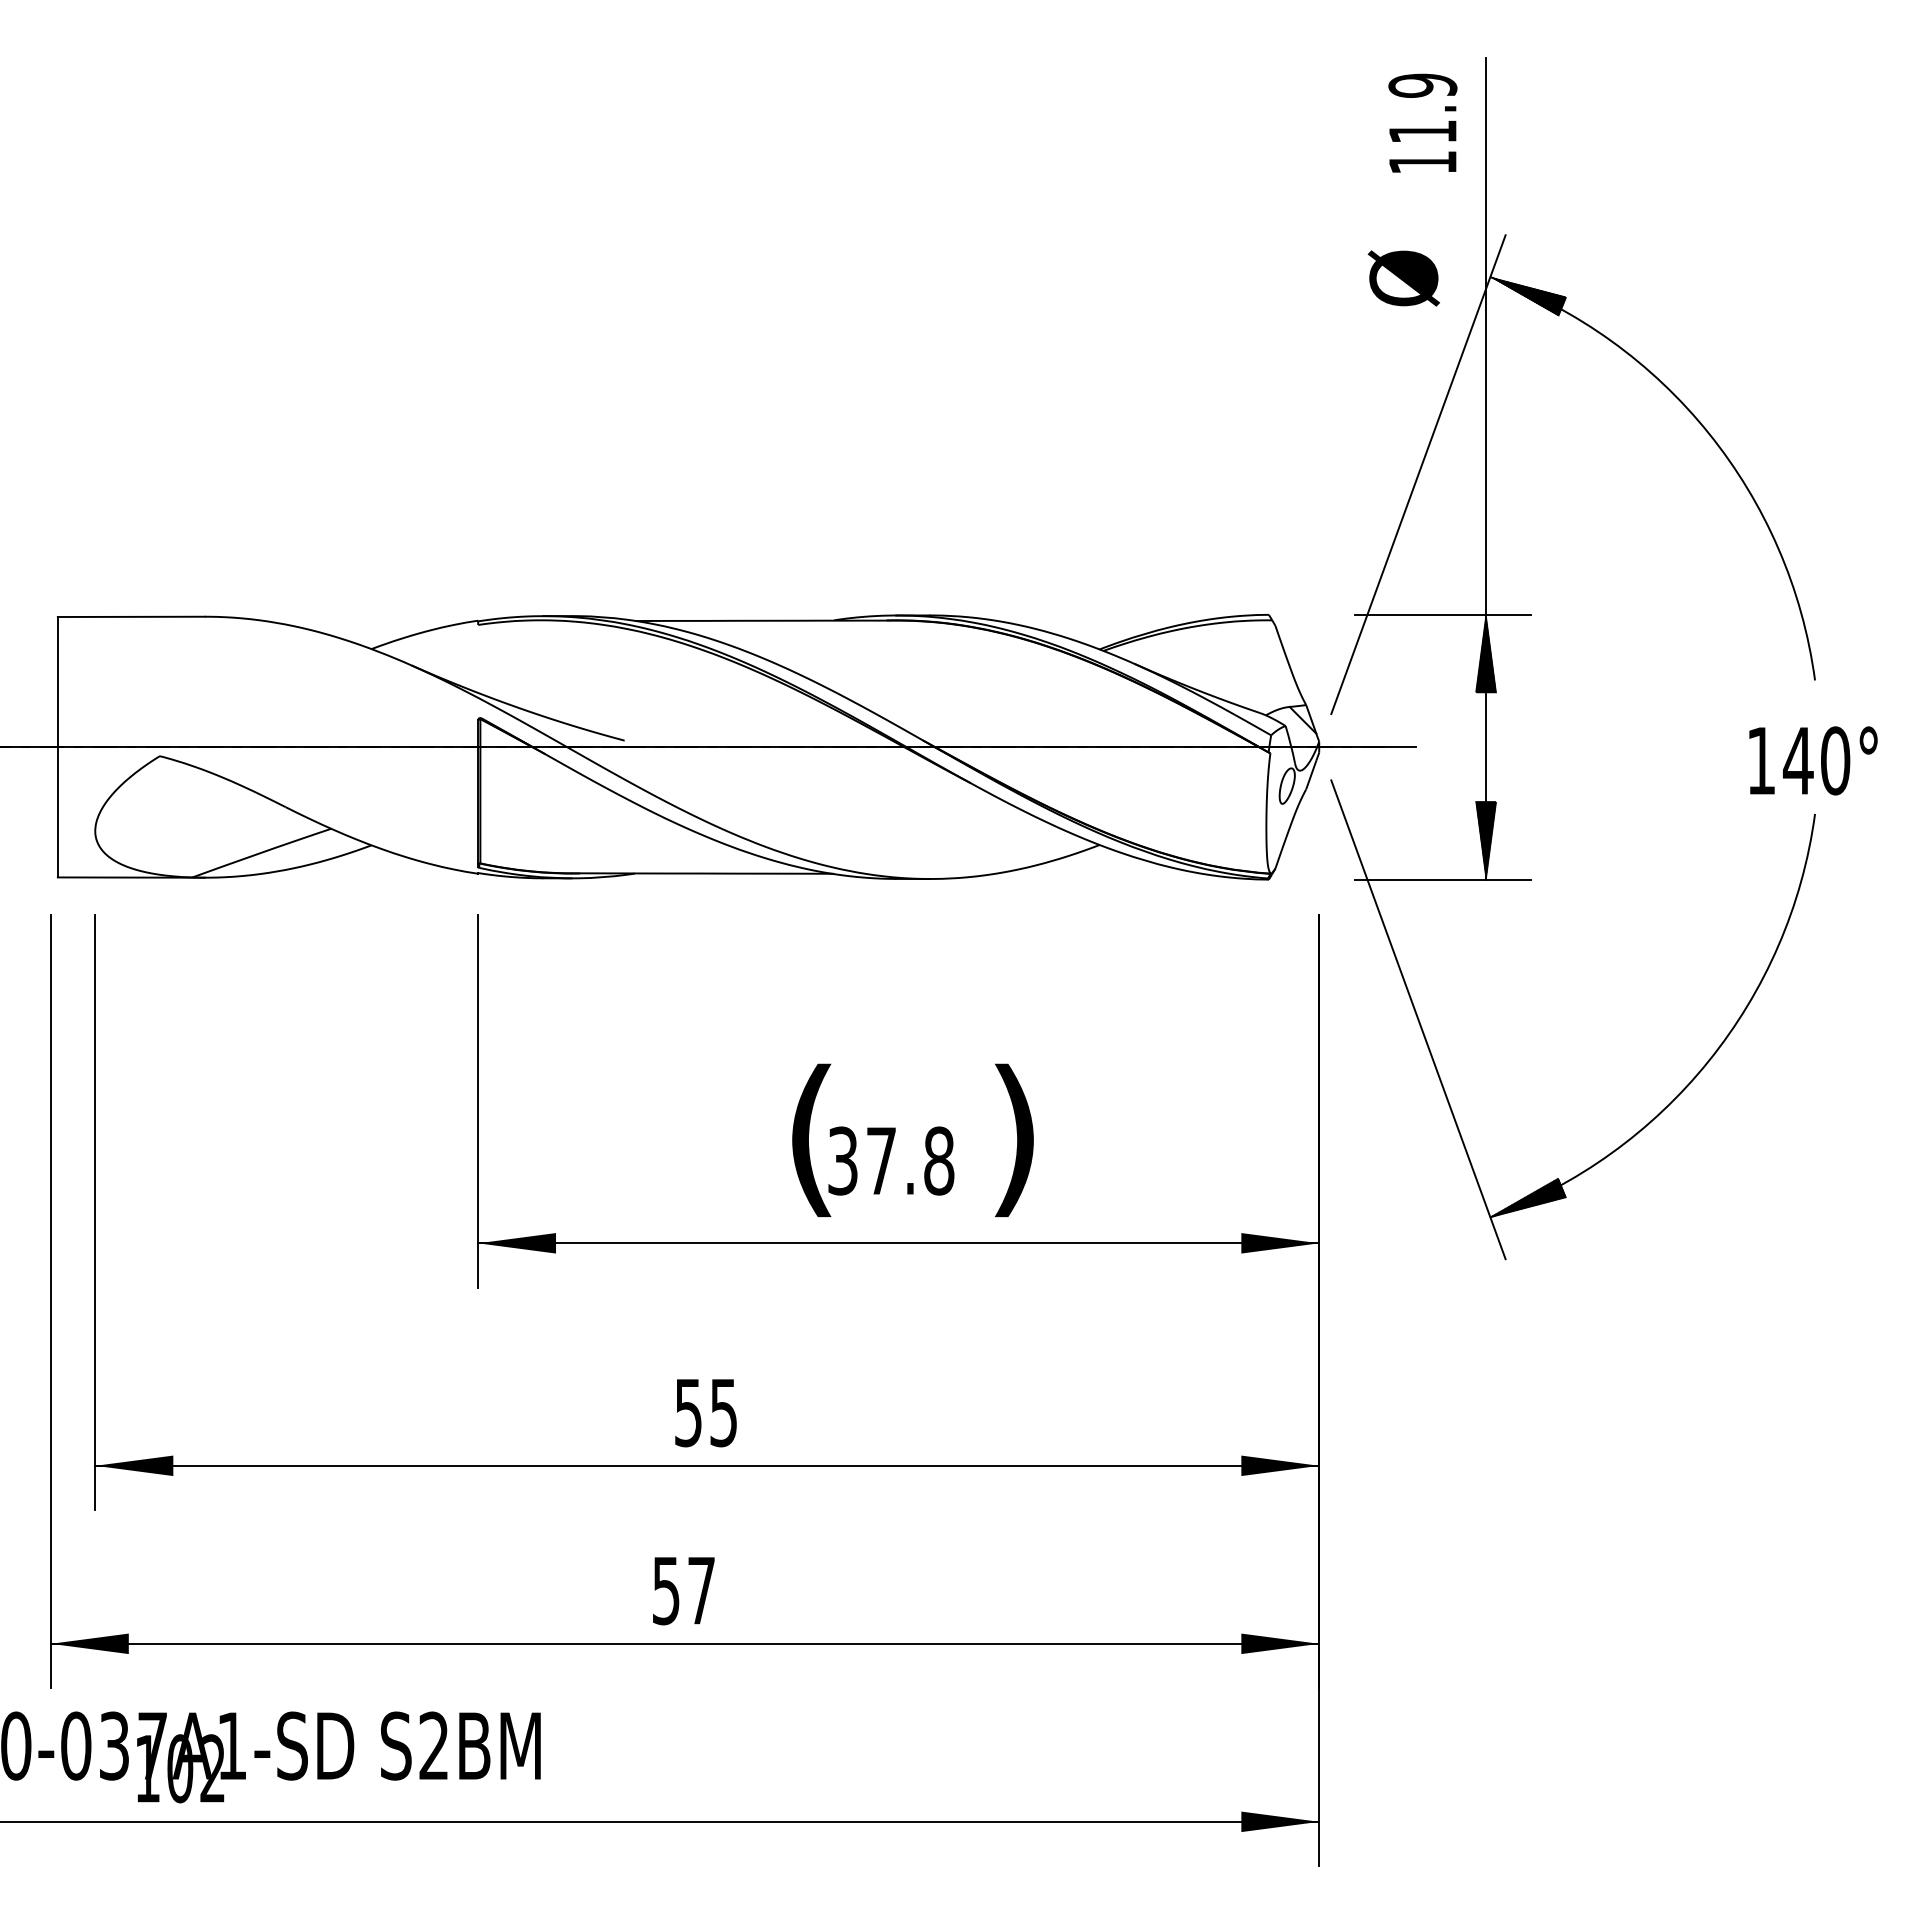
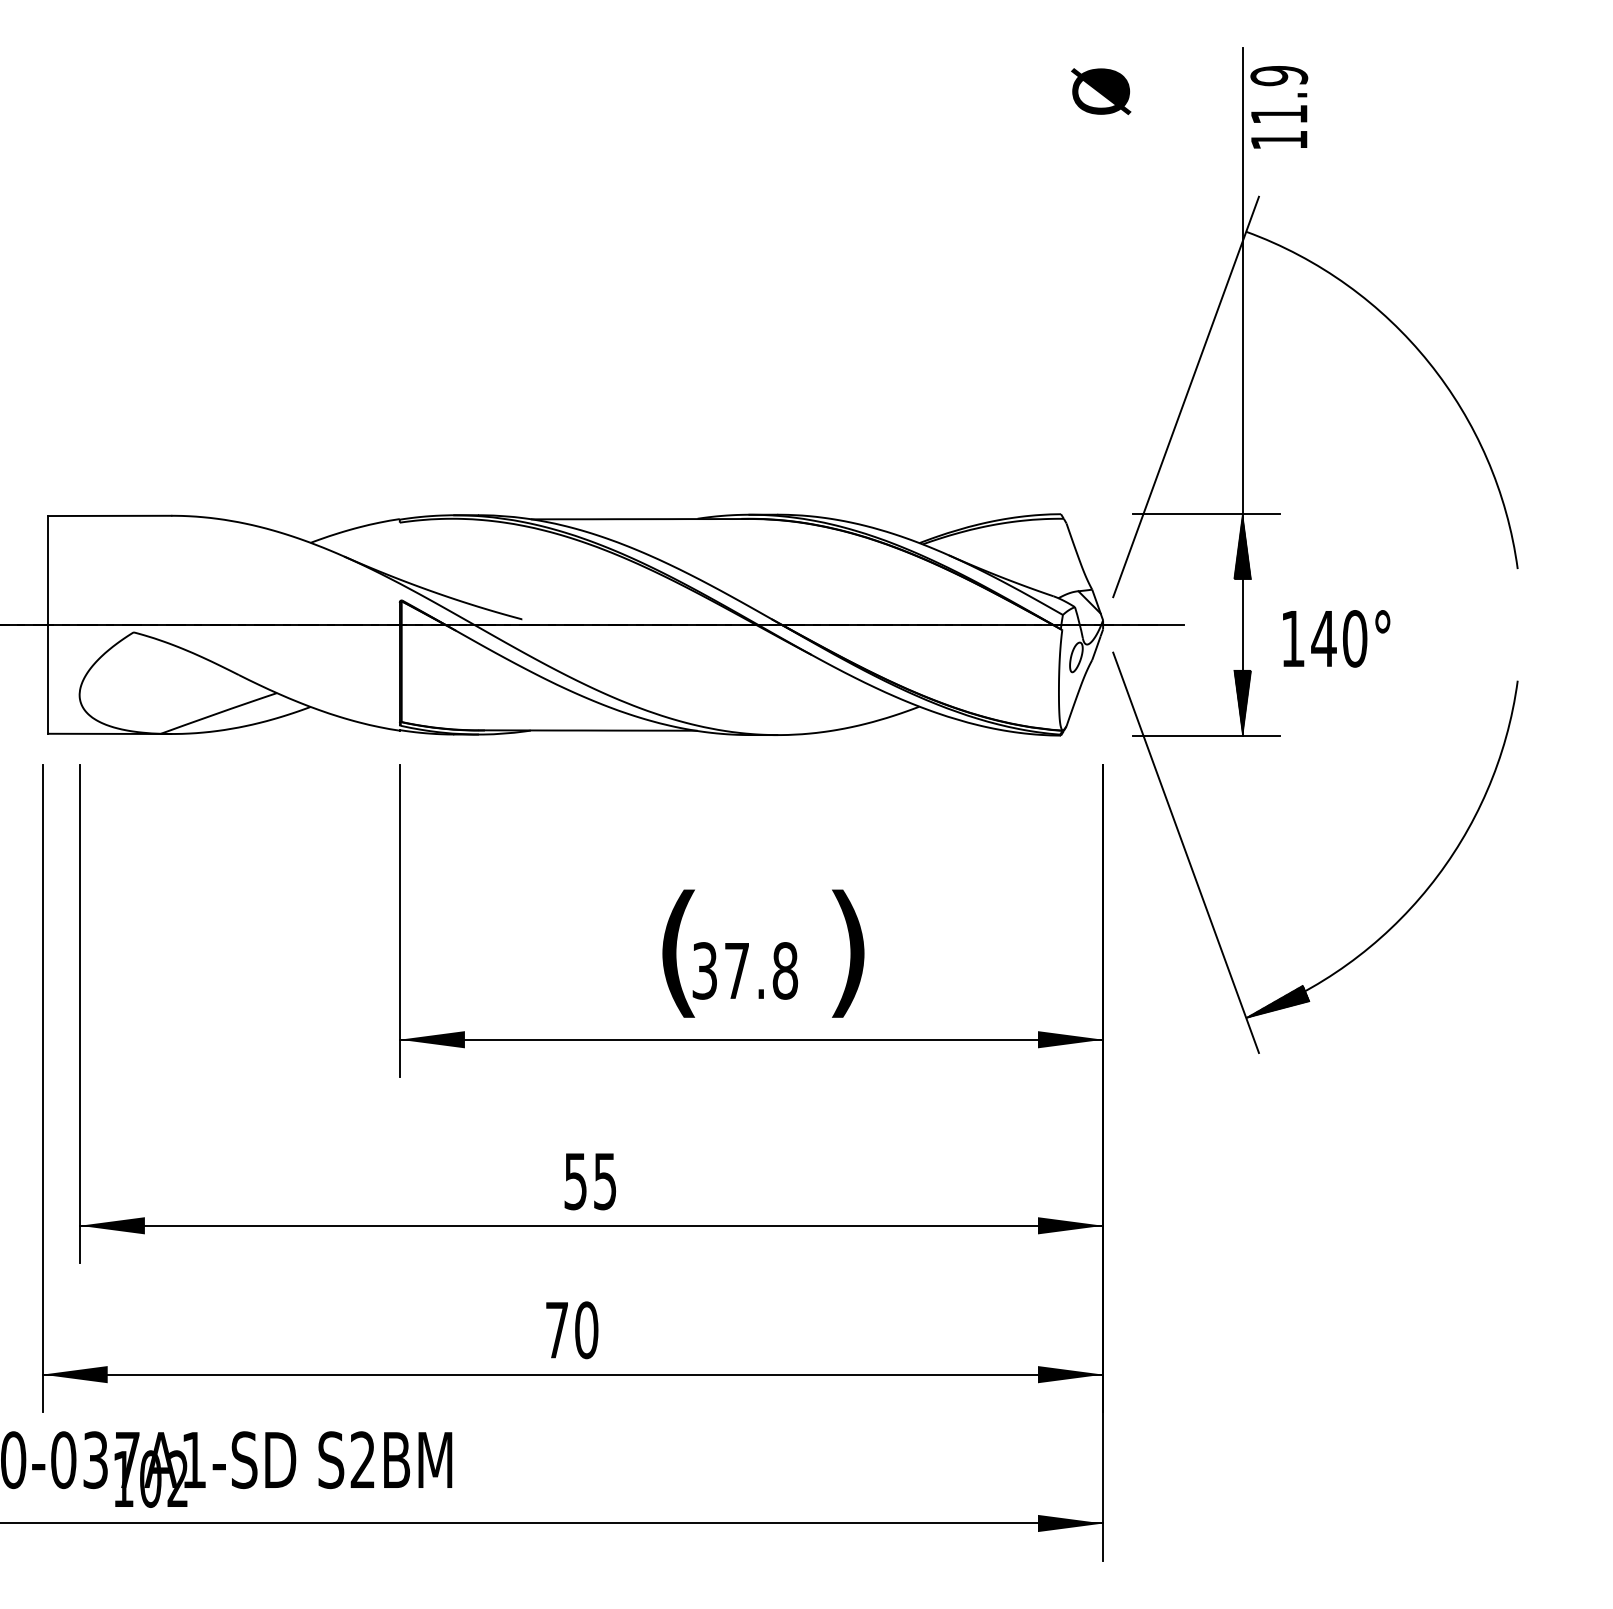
text: (1422, 122) -> (1278, 106), moved
text: (1403, 278) -> (1100, 91), moved
hatch: (1528, 296) -> (1278, 248), removed
text: (1813, 760) -> (1336, 638), moved
text: (684, 1590) -> (572, 1330), 57 -> 70

